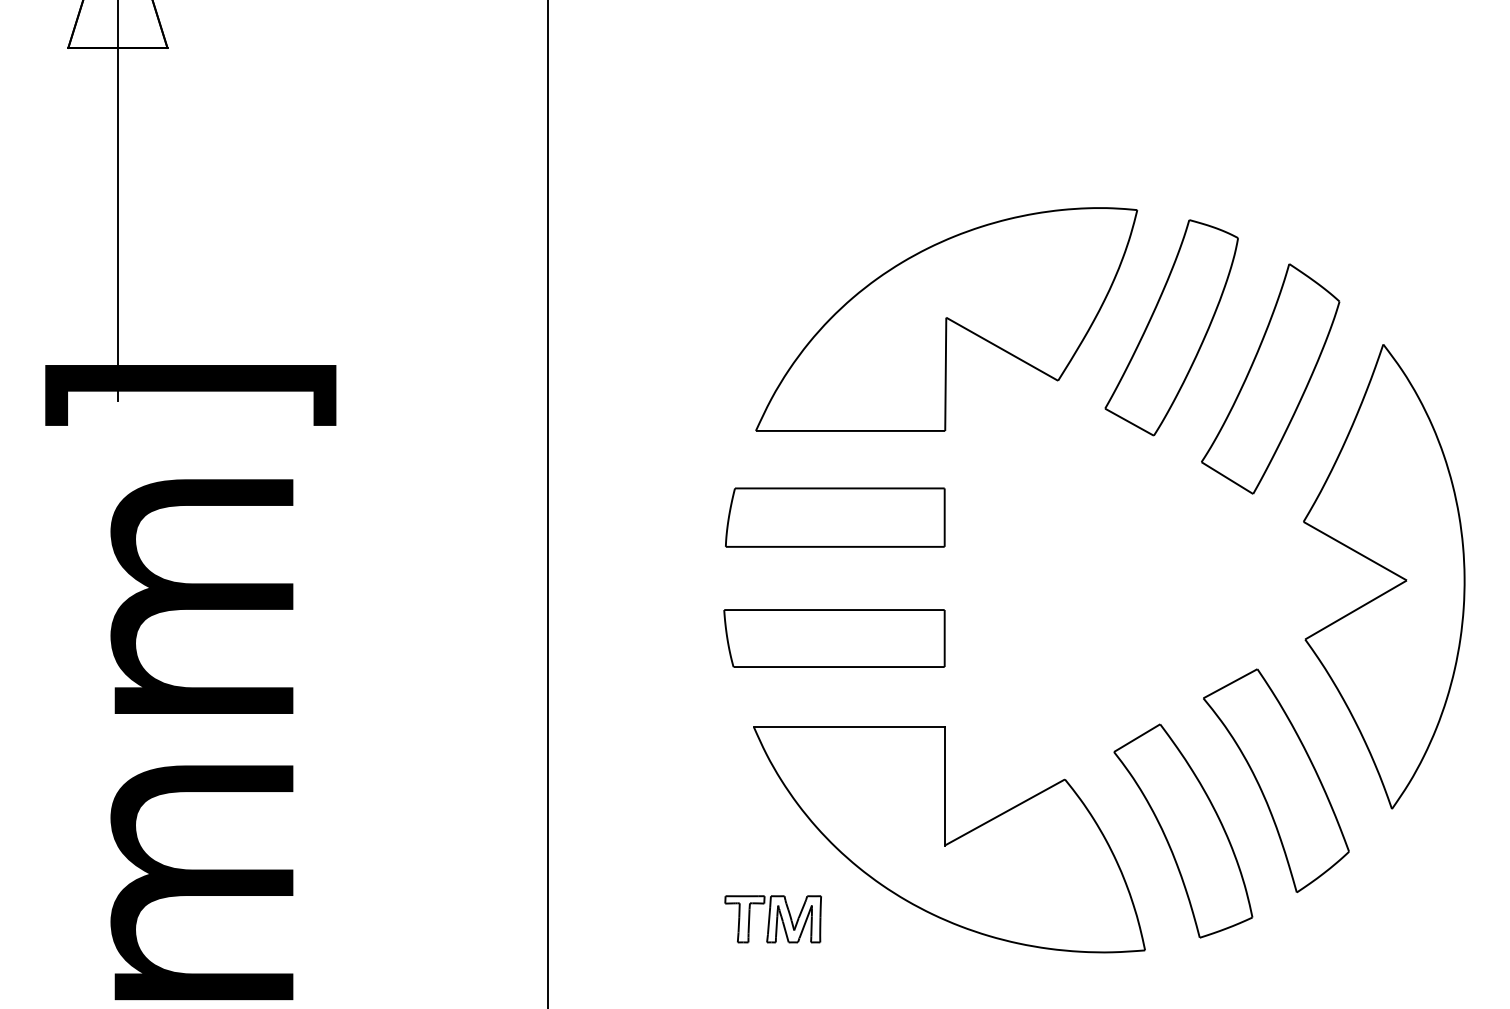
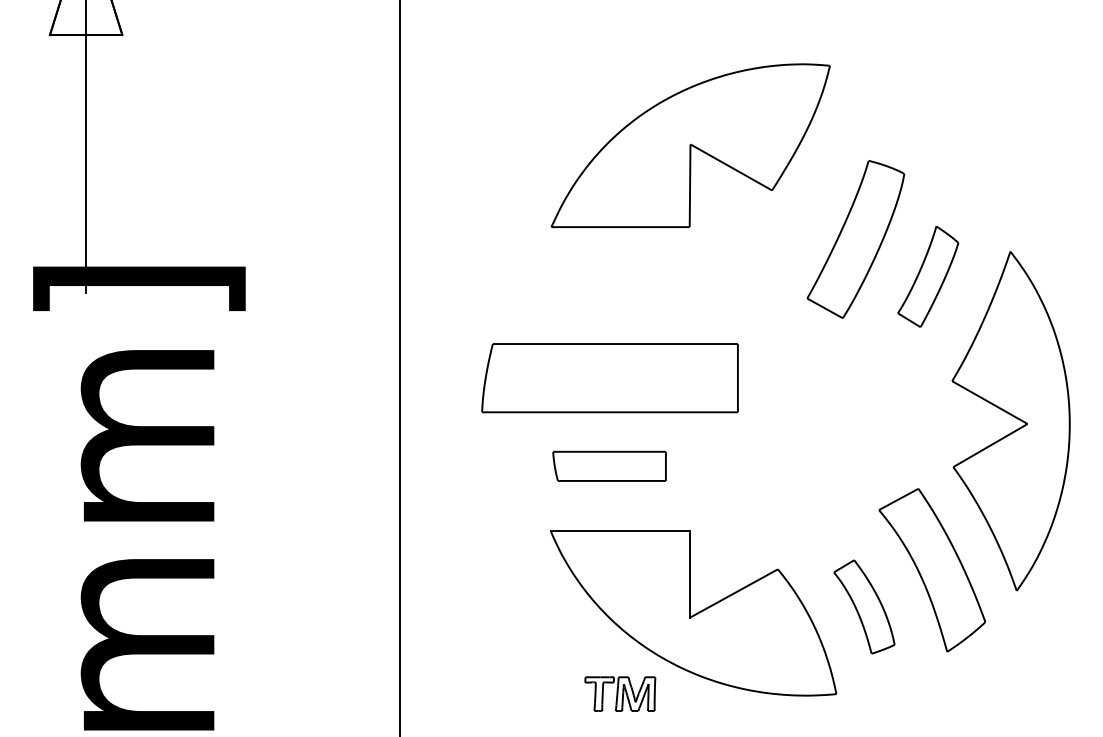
part: (946, 319) -> (690, 145), moved
part: (1270, 378) -> (928, 276), size x0.6
part: (835, 517) -> (610, 377), size x1.6
part: (834, 638) -> (609, 466), size x0.7
part: (1183, 830) -> (864, 606), size x0.6
part: (772, 919) -> (619, 694), moved

